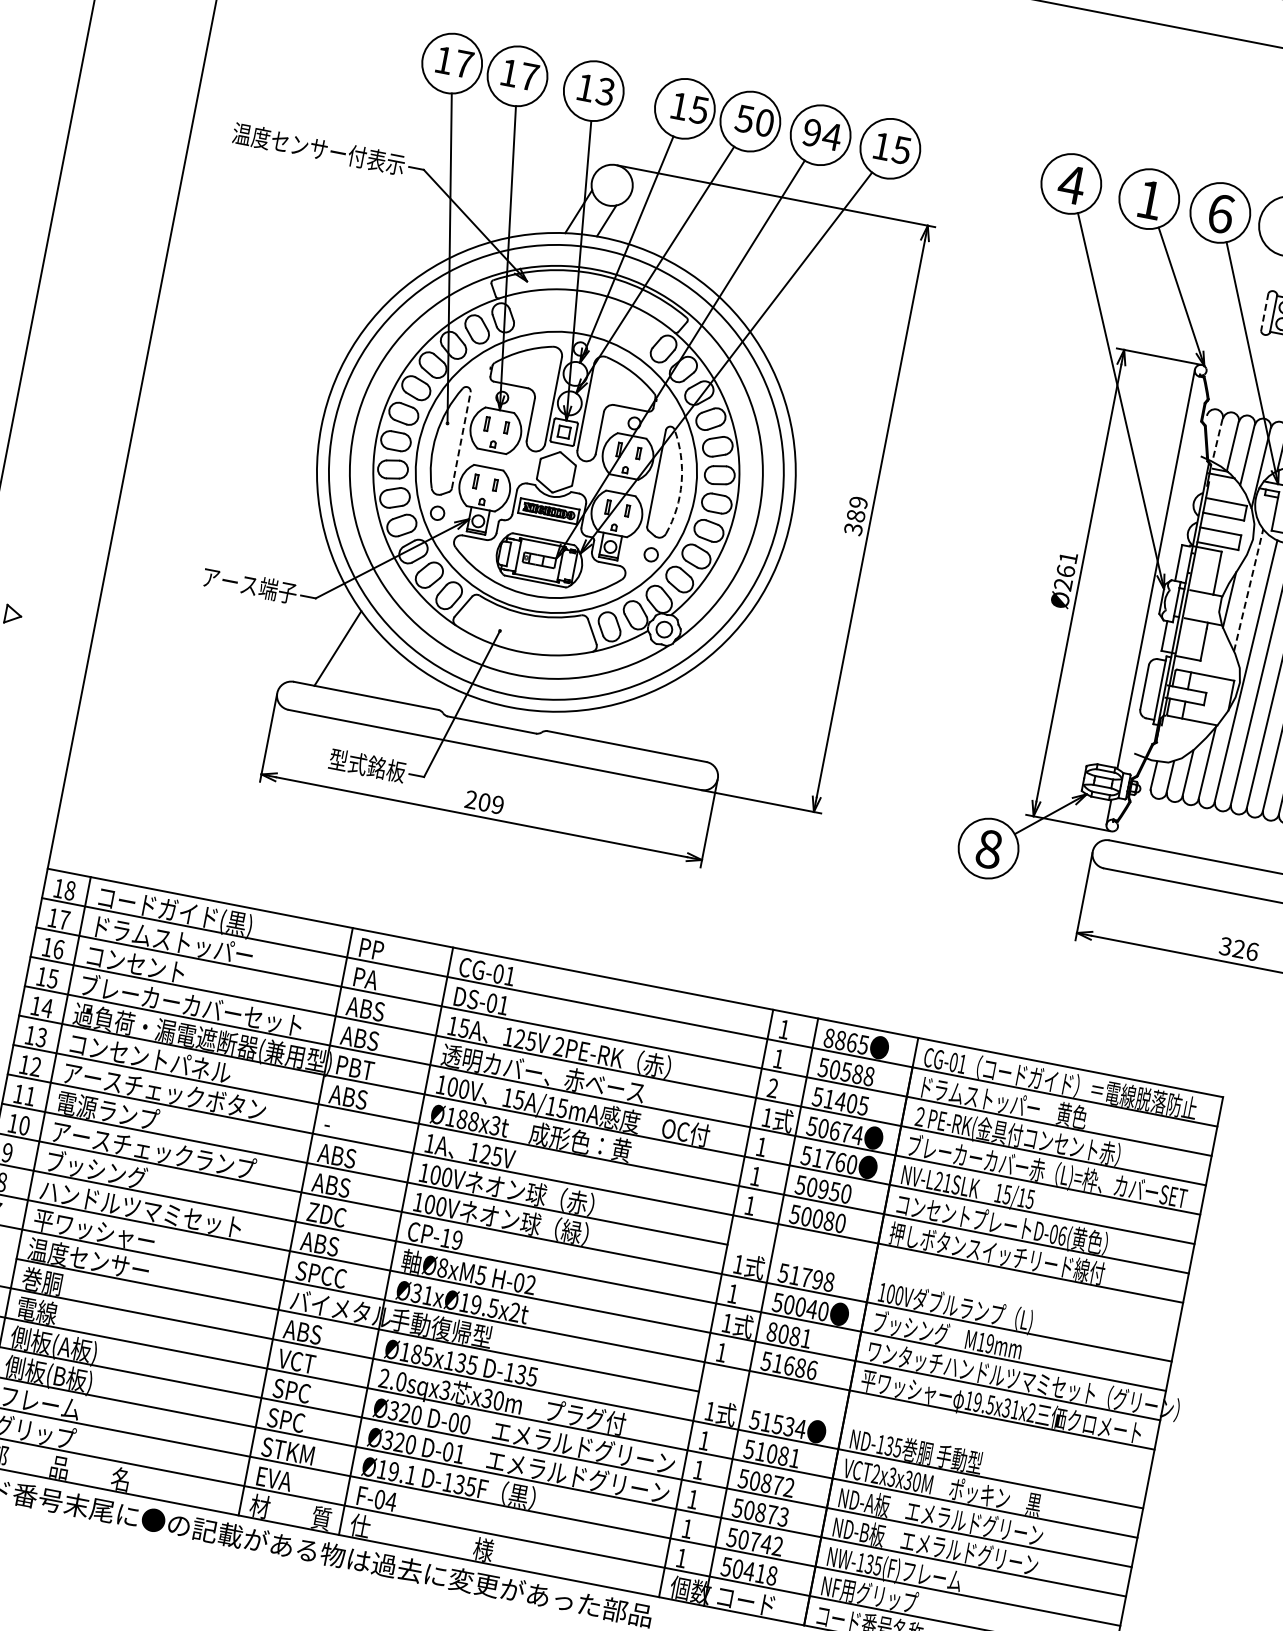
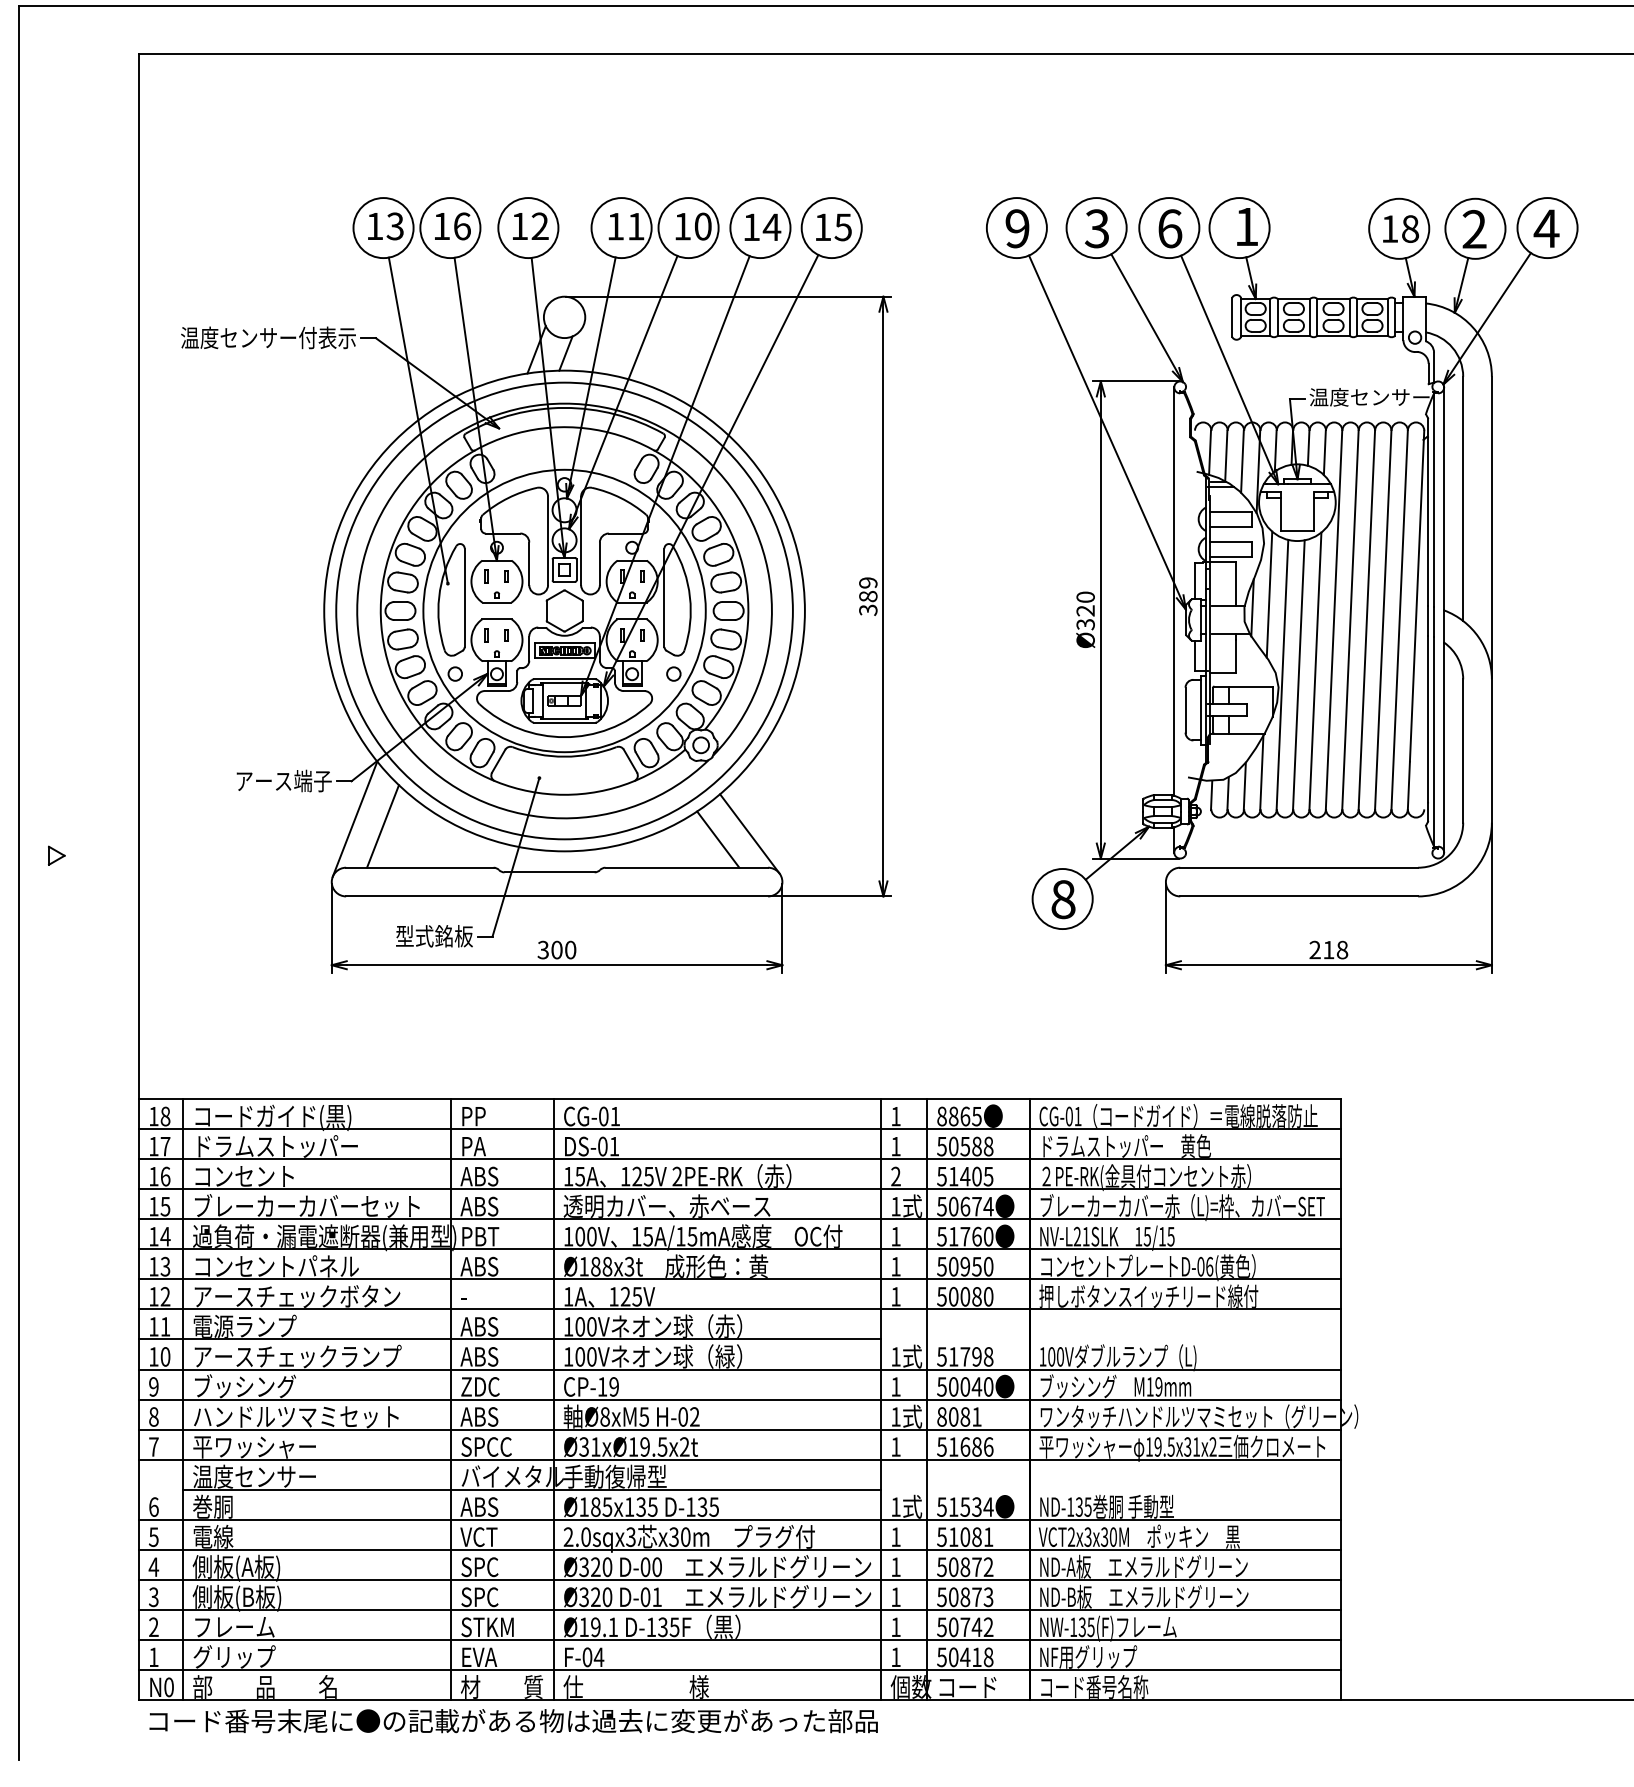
text: (463, 64) -> (394, 226), 17 -> 13
text: (529, 77) -> (462, 226), 17 -> 16
text: (604, 91) -> (539, 226), 13 -> 12
text: (698, 109) -> (635, 226), 15 -> 11
text: (743, 118) -> (681, 226), 50 -> 10
text: (811, 132) -> (751, 227), 94 -> 14
text: (1071, 184) -> (1017, 228), 4 -> 9
text: (1149, 199) -> (1096, 228), 1 -> 3
line: (1265, 312) -> (1232, 317), dashed -> solid
line: (461, 440) -> (464, 597), dashed -> solid
line: (1217, 441) -> (1210, 453), dashed -> solid
arc: (682, 483) -> (690, 597), dashed -> solid
text: (1065, 570) -> (1085, 610), Ø261 -> Ø320
line: (1248, 590) -> (1269, 594), dashed -> solid
line: (311, 635) -> (354, 818), added
line: (663, 725) -> (718, 839), added
line: (694, 725) -> (749, 833), added
text: (483, 802) -> (556, 950), 209 -> 300
text: (1238, 948) -> (1328, 949), 326 -> 218

